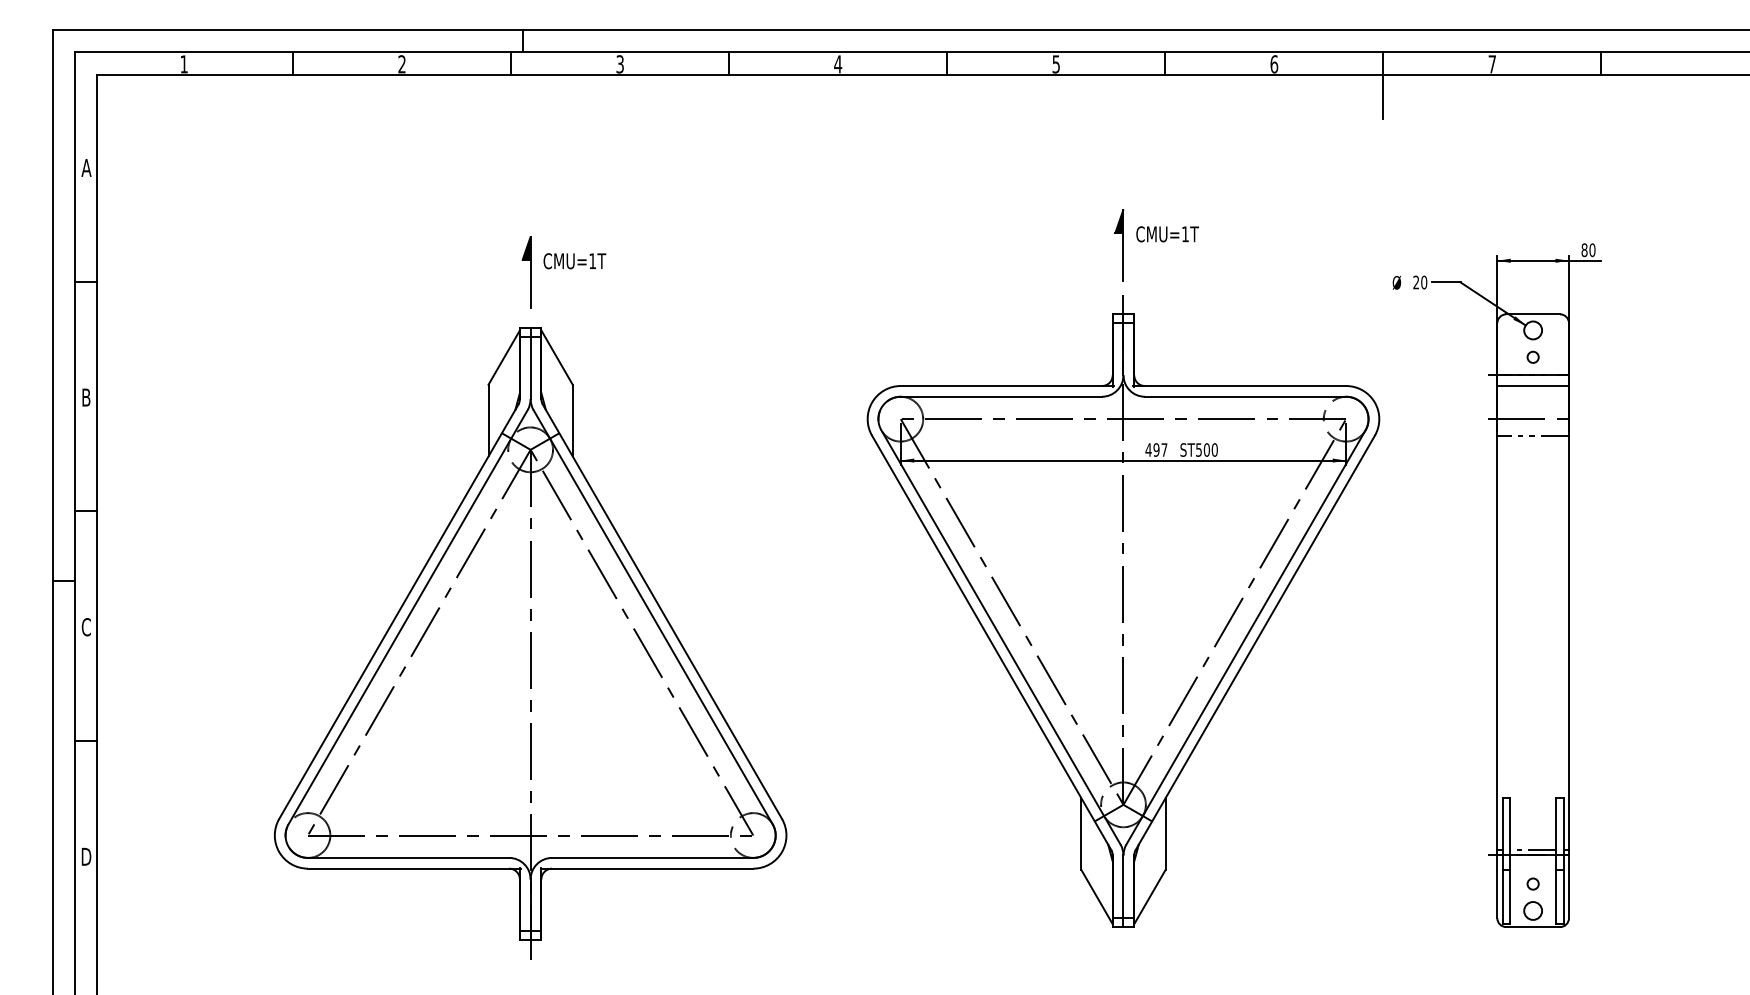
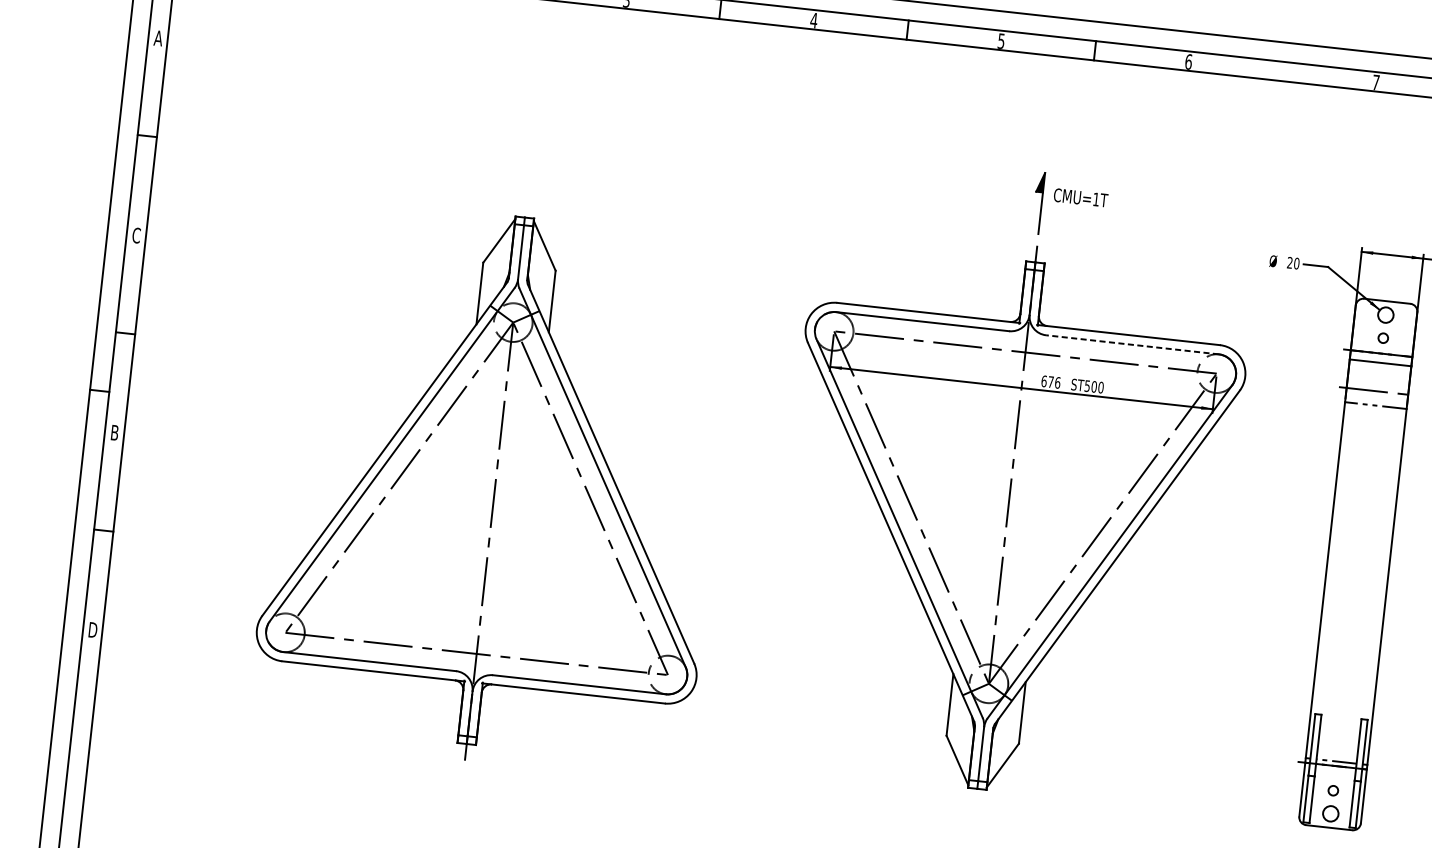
line: (1383, 85) -> (1280, 90), removed
part: (563, 272) -> (558, 173), removed
line: (1245, 396) -> (1132, 344), solid -> dashed
text: (85, 397) -> (135, 235), B -> C
text: (1156, 449) -> (1050, 381), 497 -> 676
text: (85, 627) -> (114, 433), C -> B

